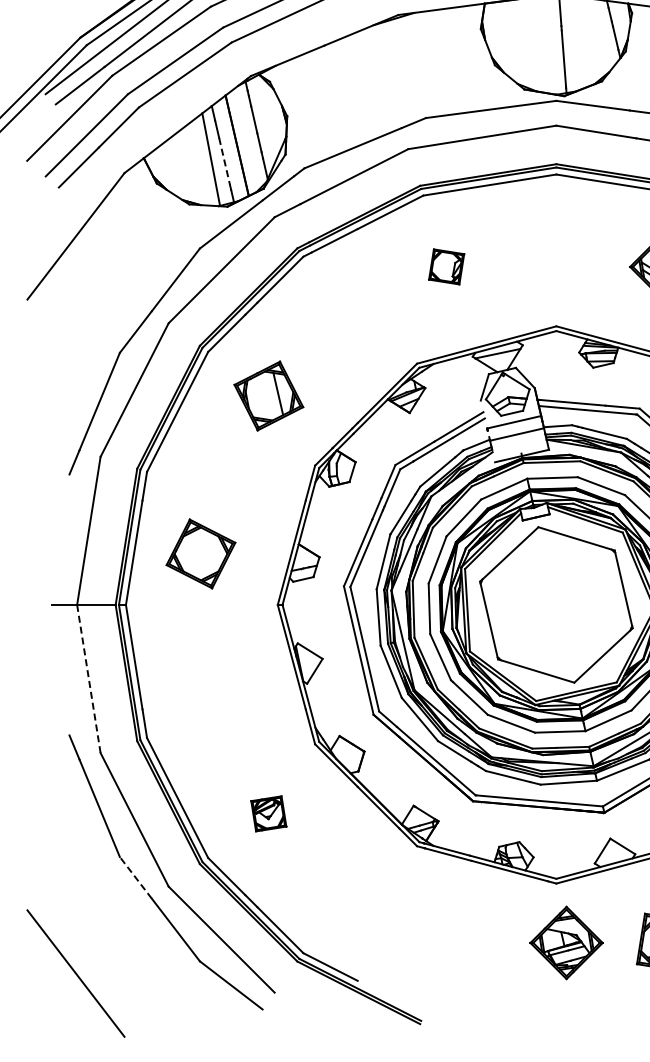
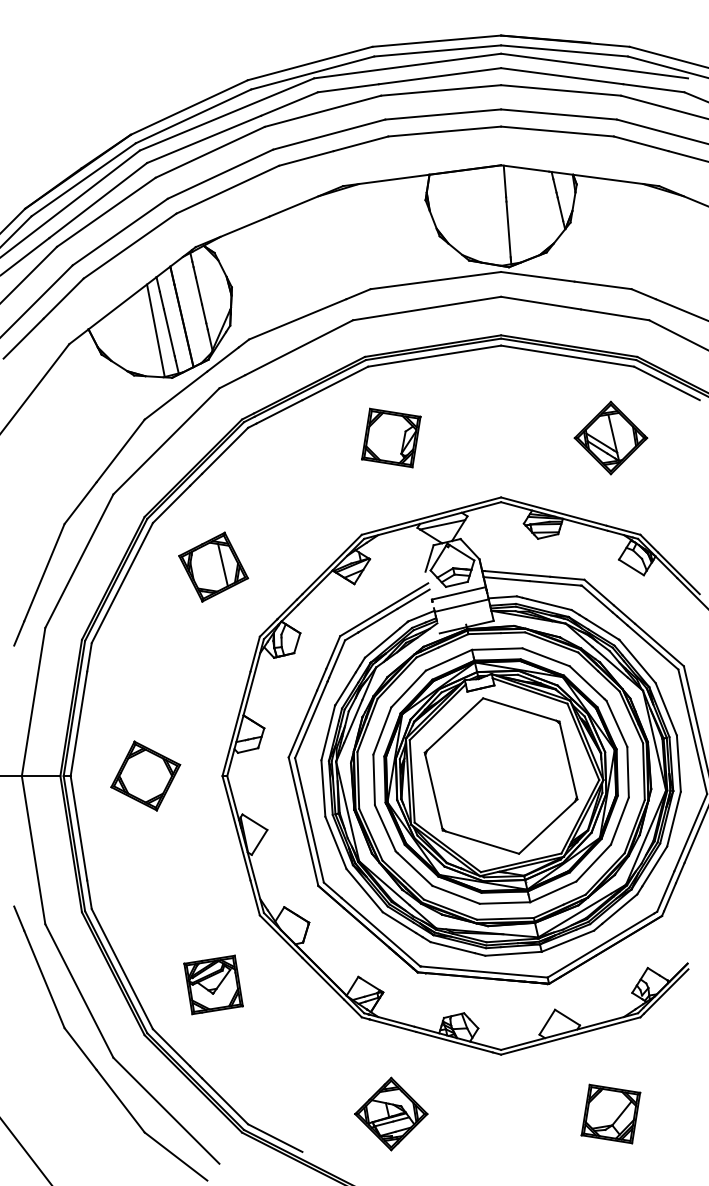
line: (224, 162) -> (169, 333), dashed -> solid
part: (446, 266) -> (391, 437), size x1.67
part: (200, 553) -> (145, 775), moved
line: (88, 679) -> (33, 850), dashed -> solid
part: (268, 813) -> (213, 984), size x1.67
line: (135, 877) -> (80, 1048), dashed -> solid
part: (566, 942) -> (391, 1113), moved

